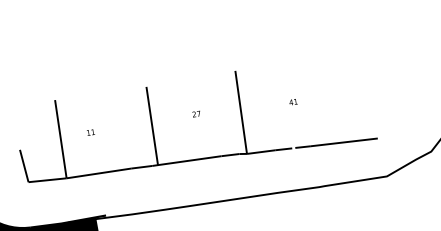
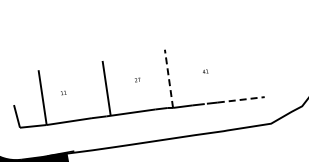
line: (240, 111) -> (168, 78), solid -> dashed
line: (344, 141) -> (241, 99), solid -> dashed

